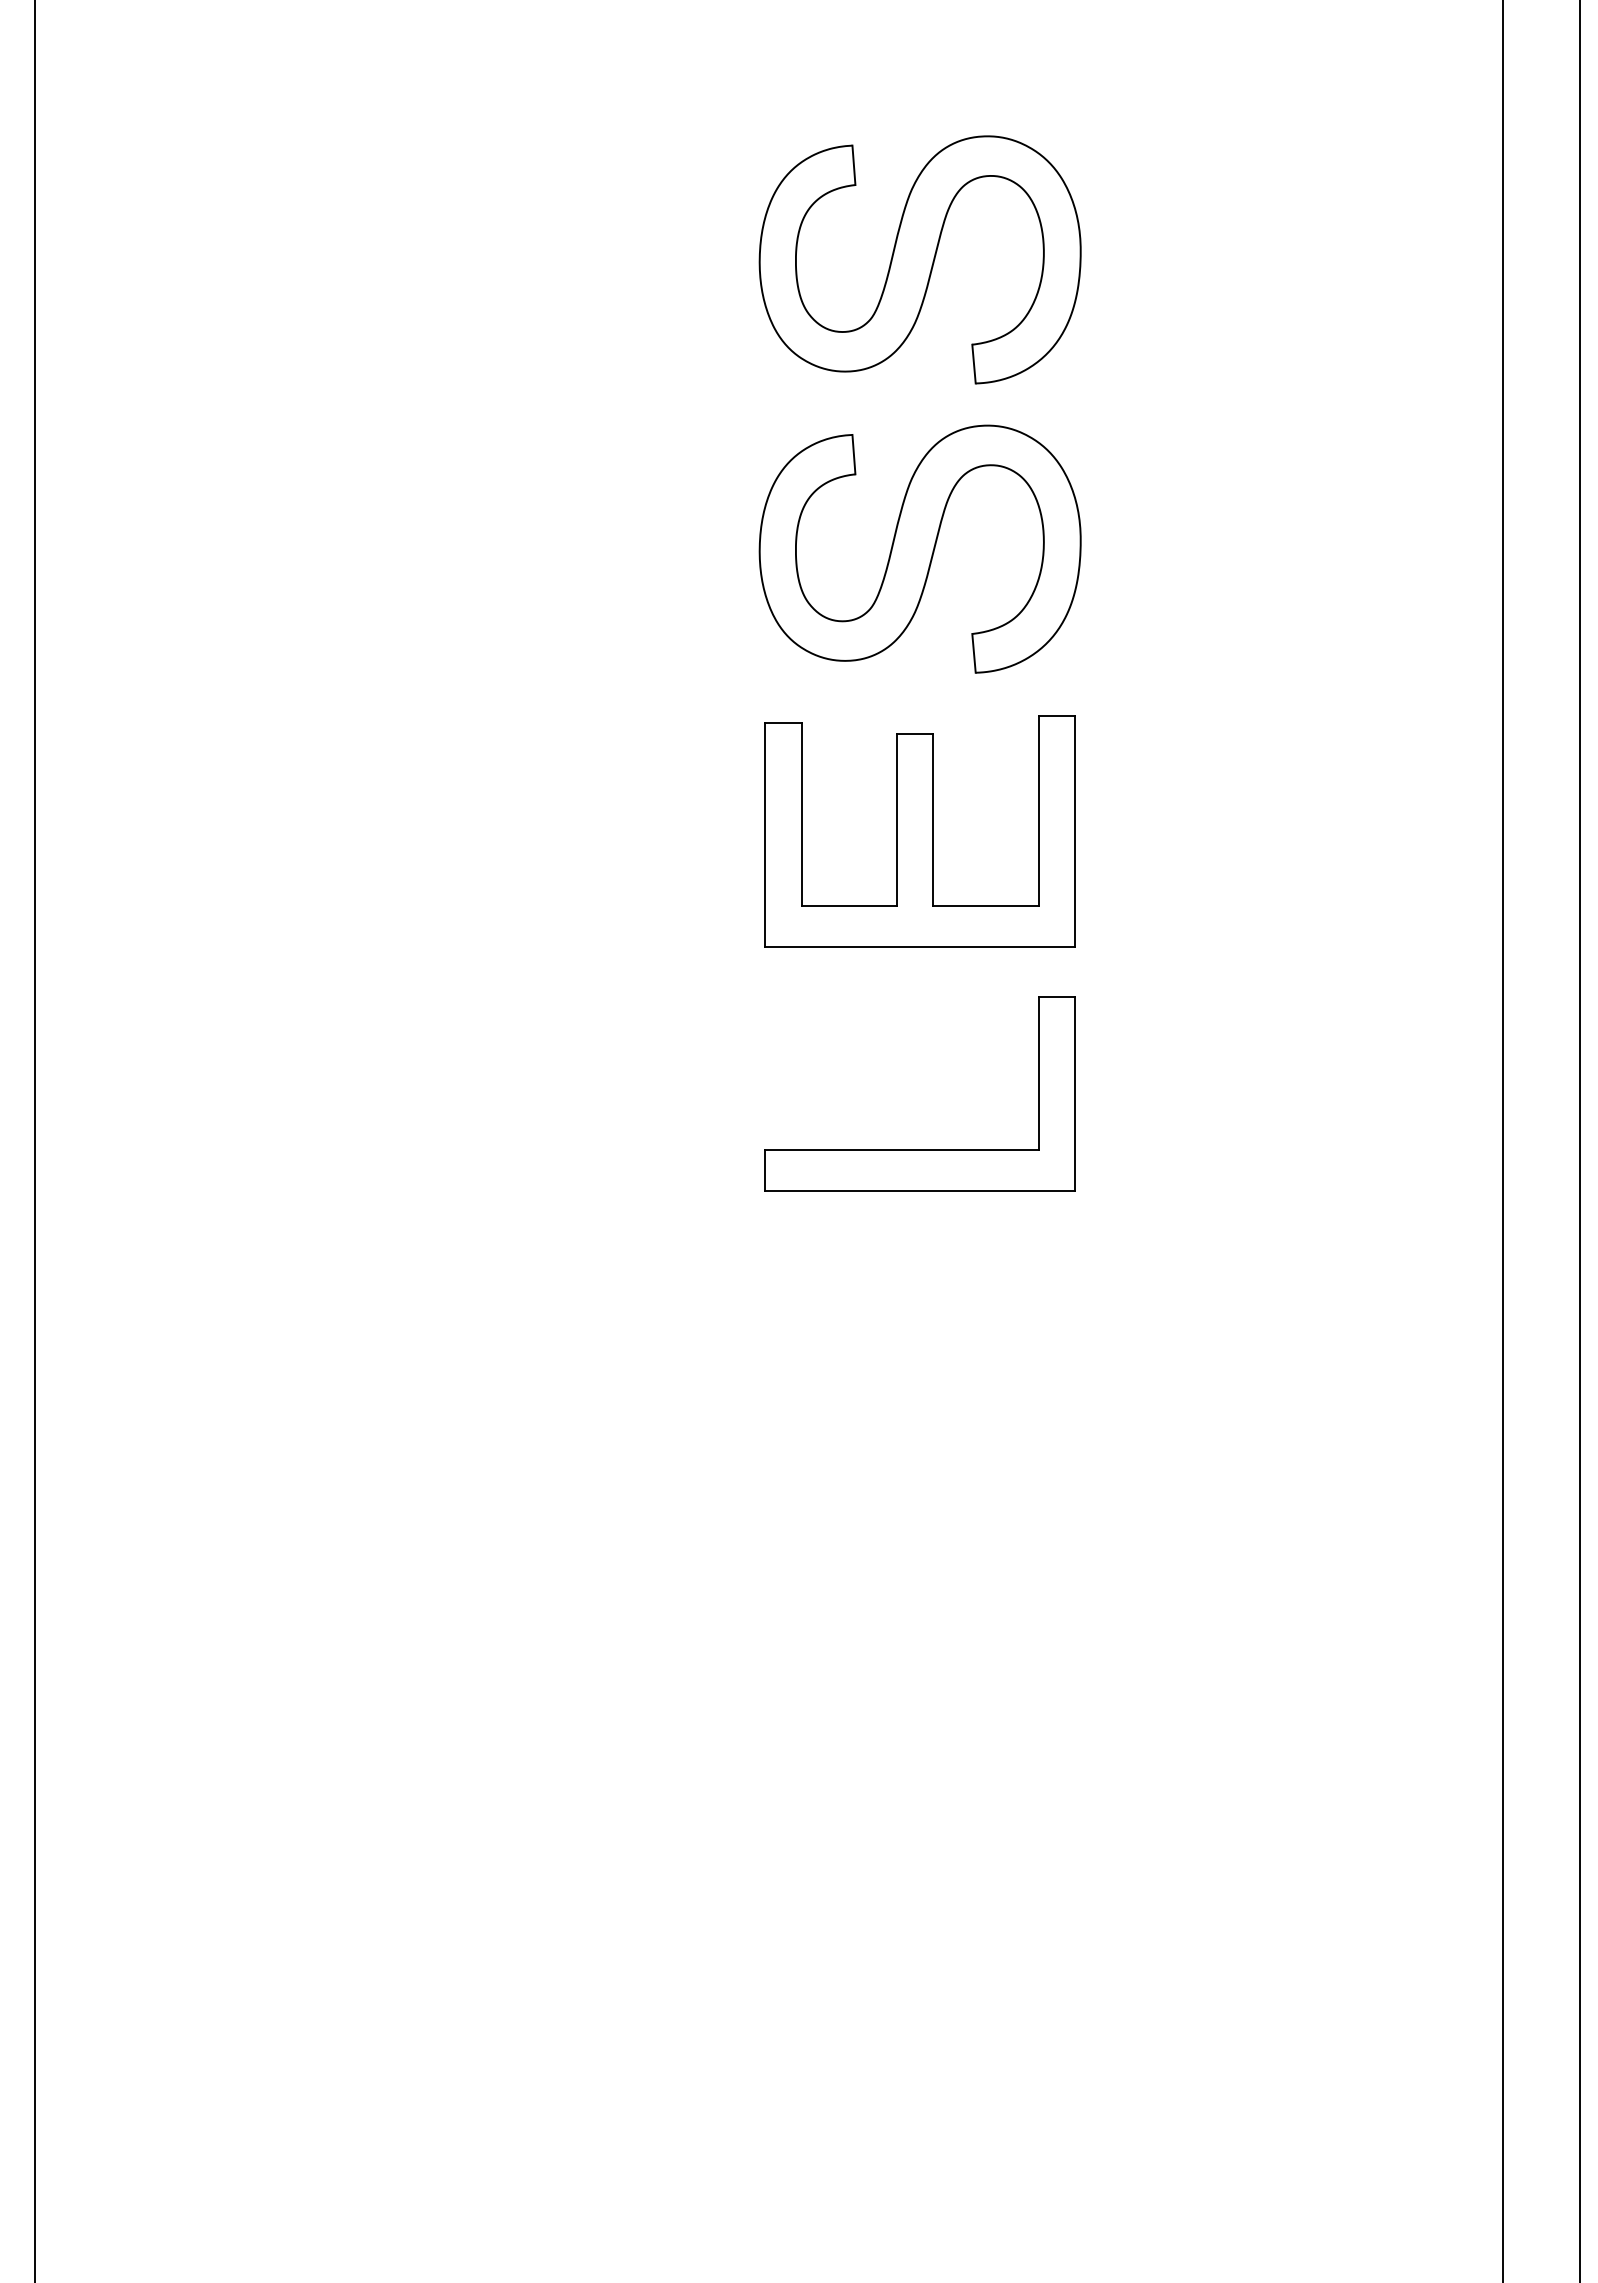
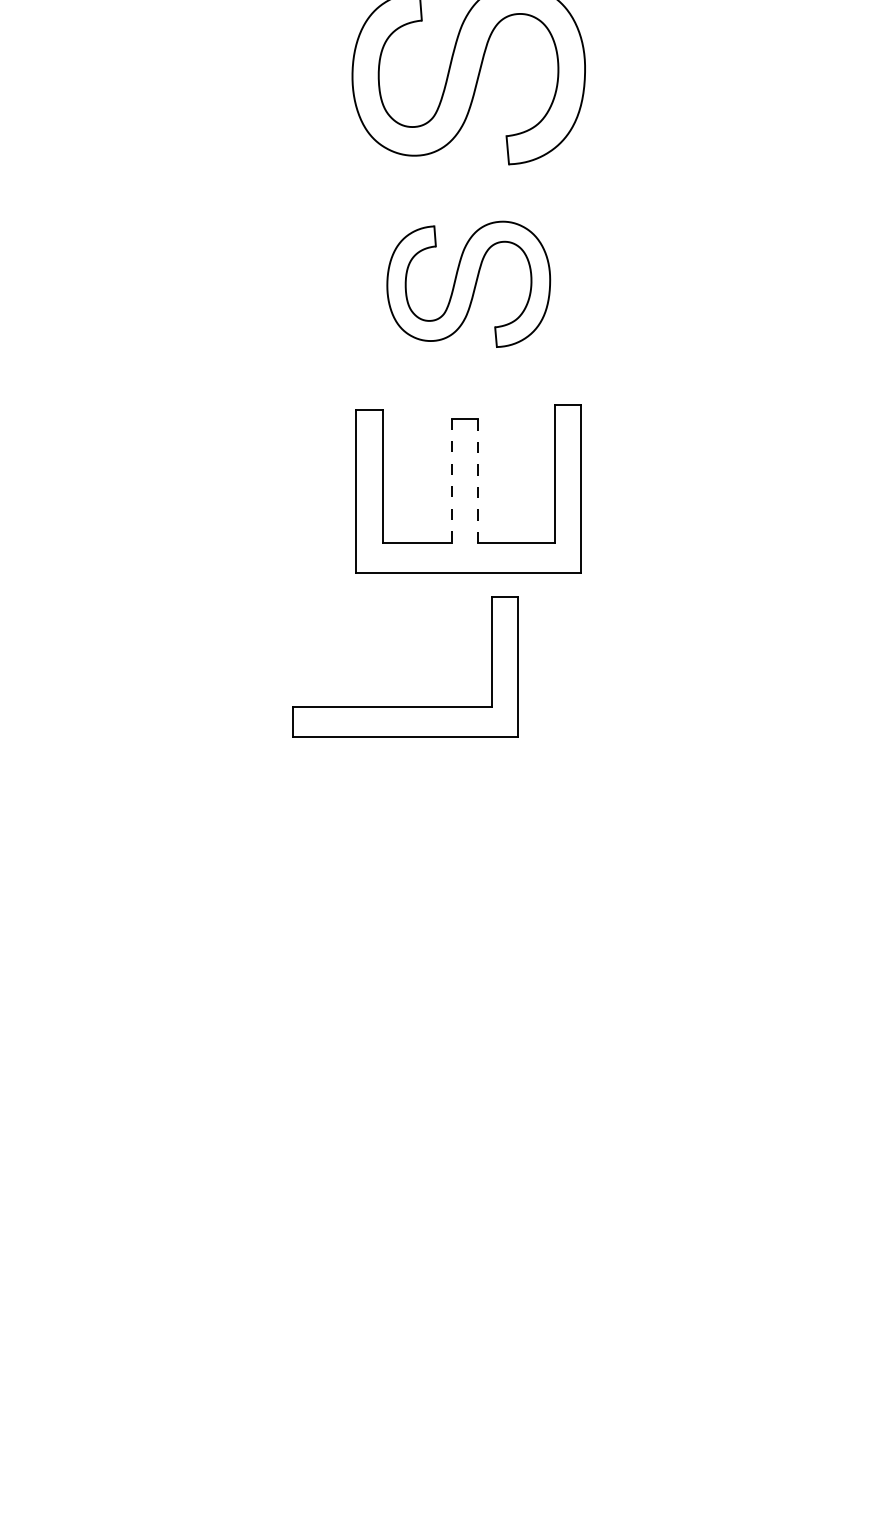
part: (919, 548) -> (468, 283), size x0.7
line: (896, 820) -> (451, 481), solid -> dashed
line: (933, 820) -> (478, 481), solid -> dashed
part: (919, 1149) -> (405, 707), moved

